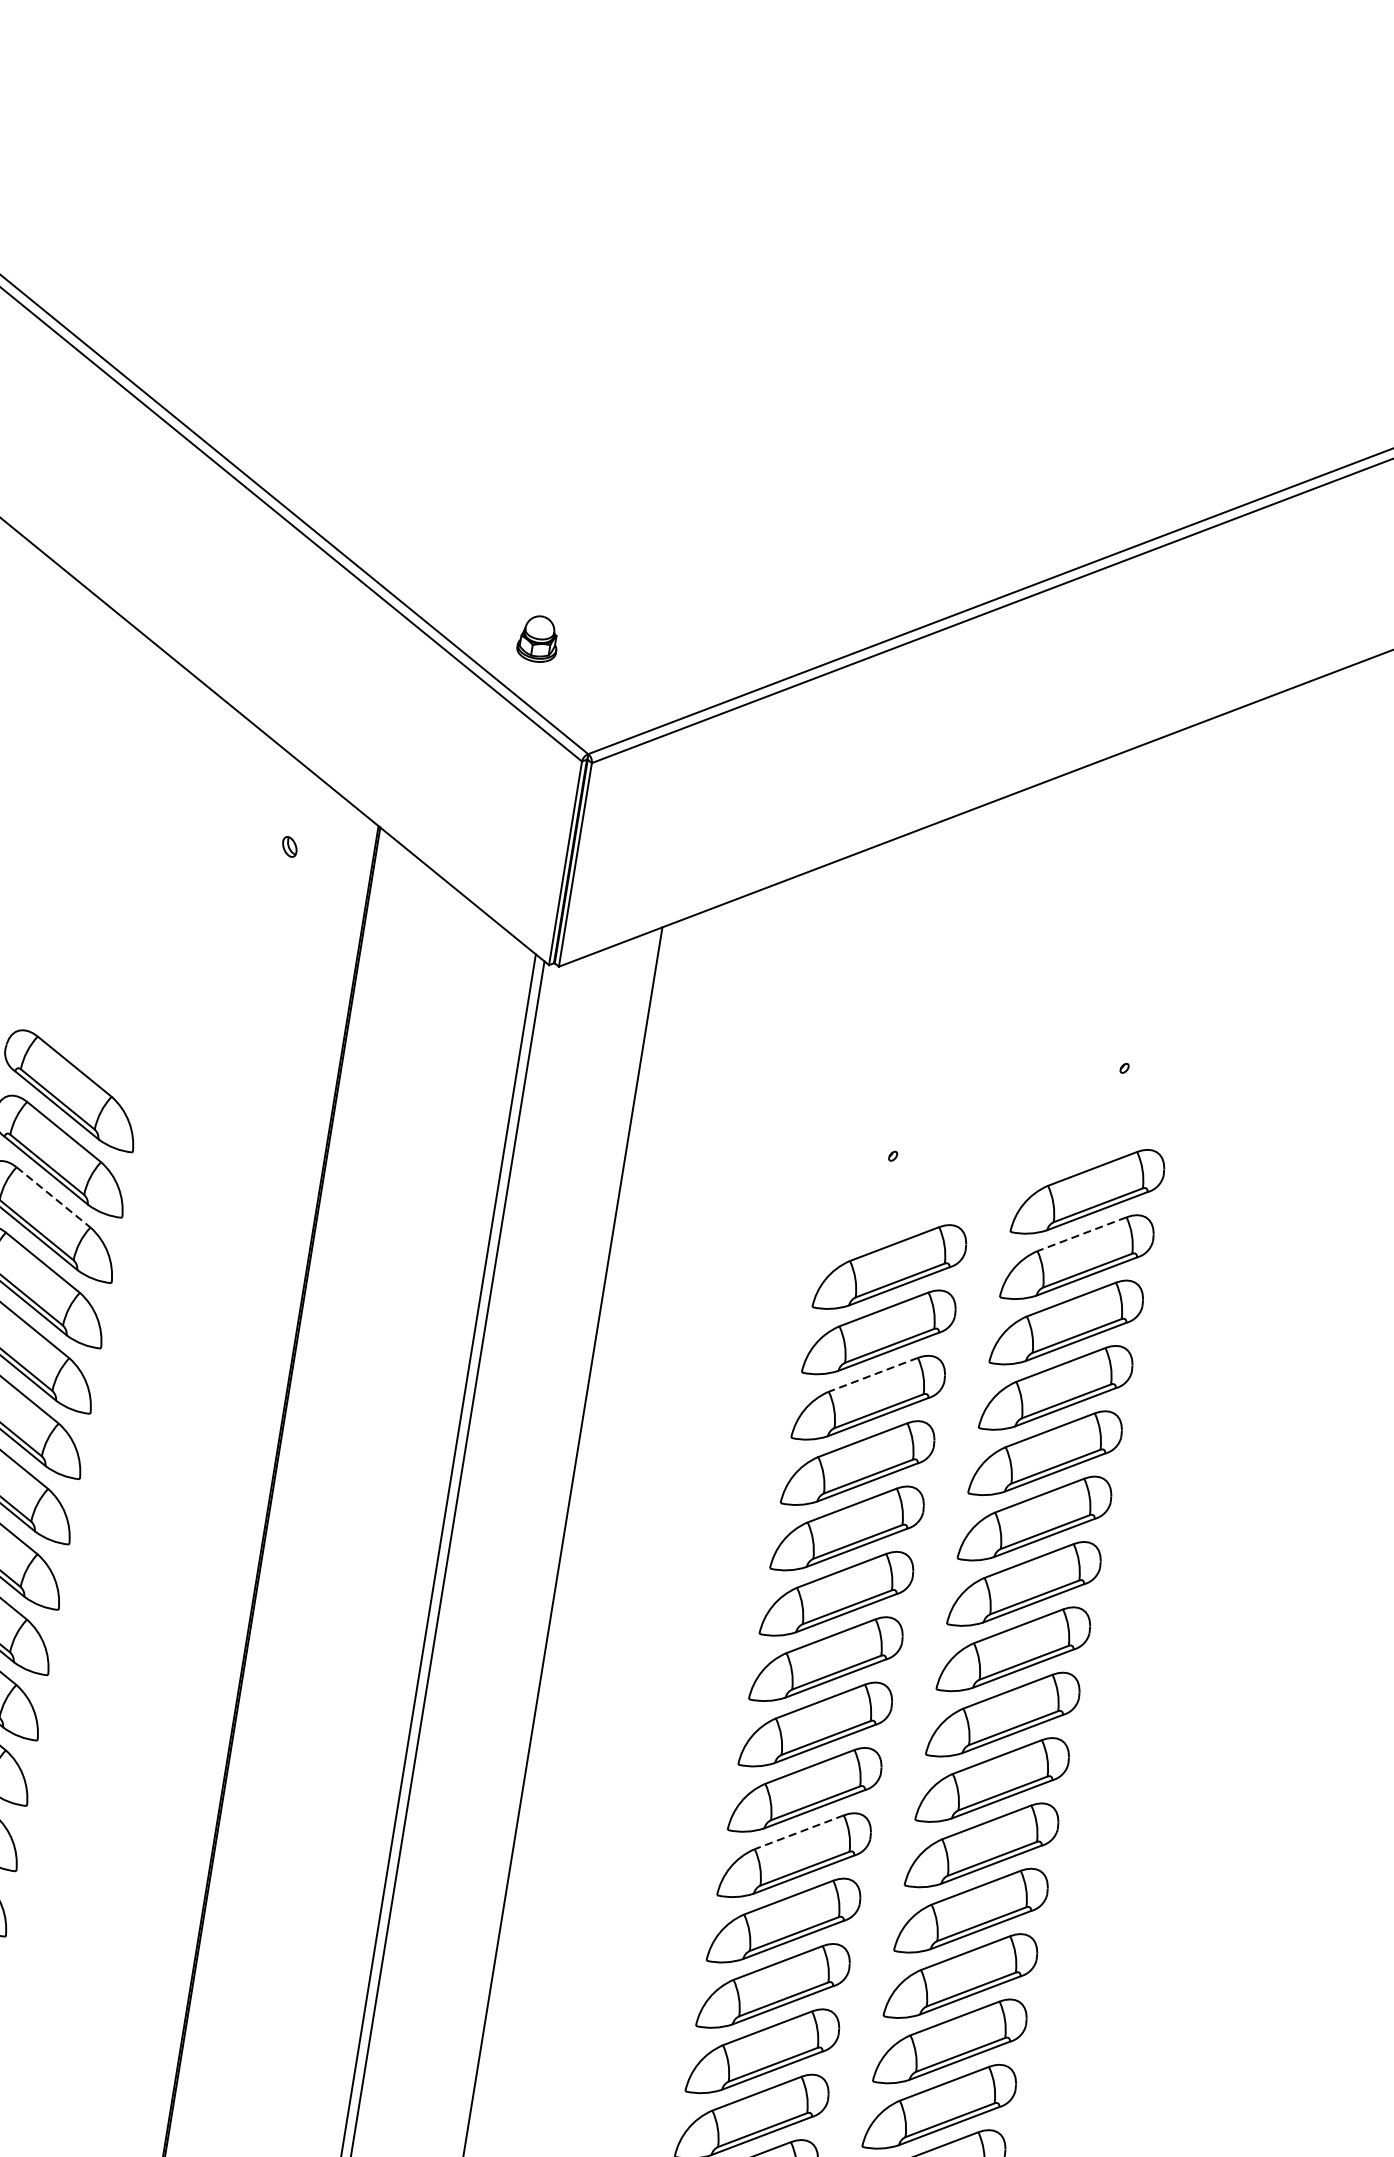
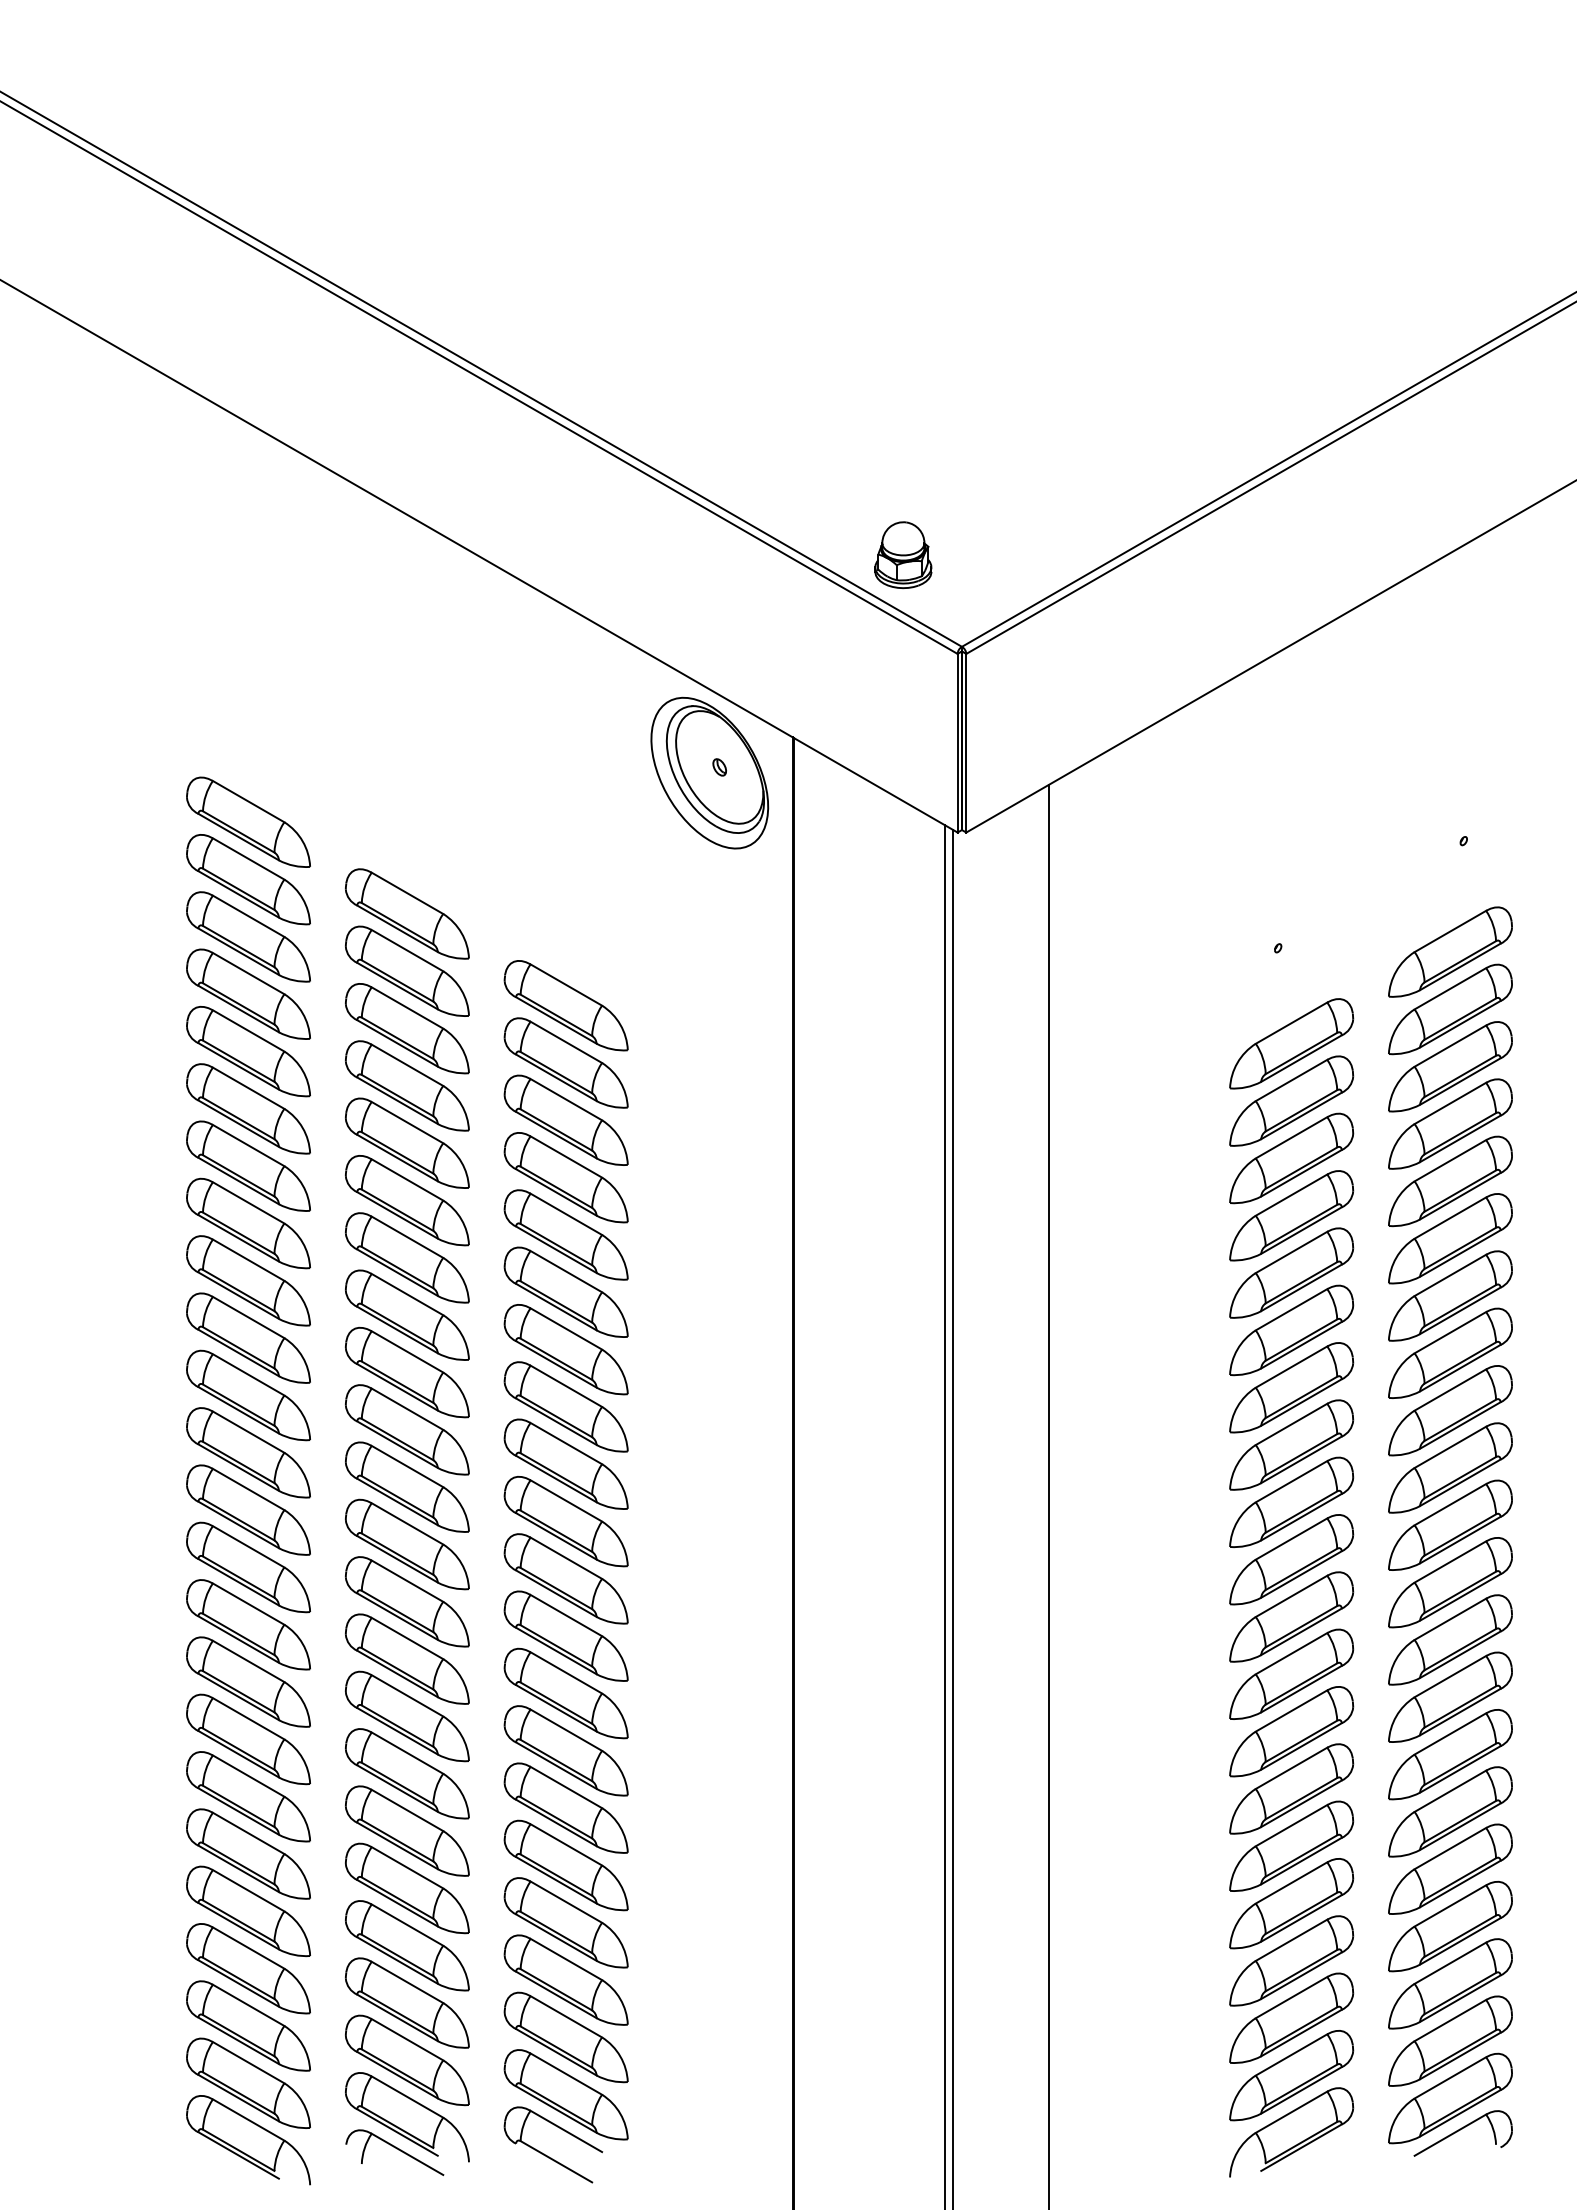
part: (538, 639) -> (903, 555), size x1.67
part: (277, 850) -> (709, 772), added
line: (53, 1197) -> (566, 1099), dashed -> solid
line: (1080, 1234) -> (1449, 989), dashed -> solid
line: (873, 1375) -> (1291, 1138), dashed -> solid
line: (799, 1832) -> (1291, 1539), dashed -> solid

